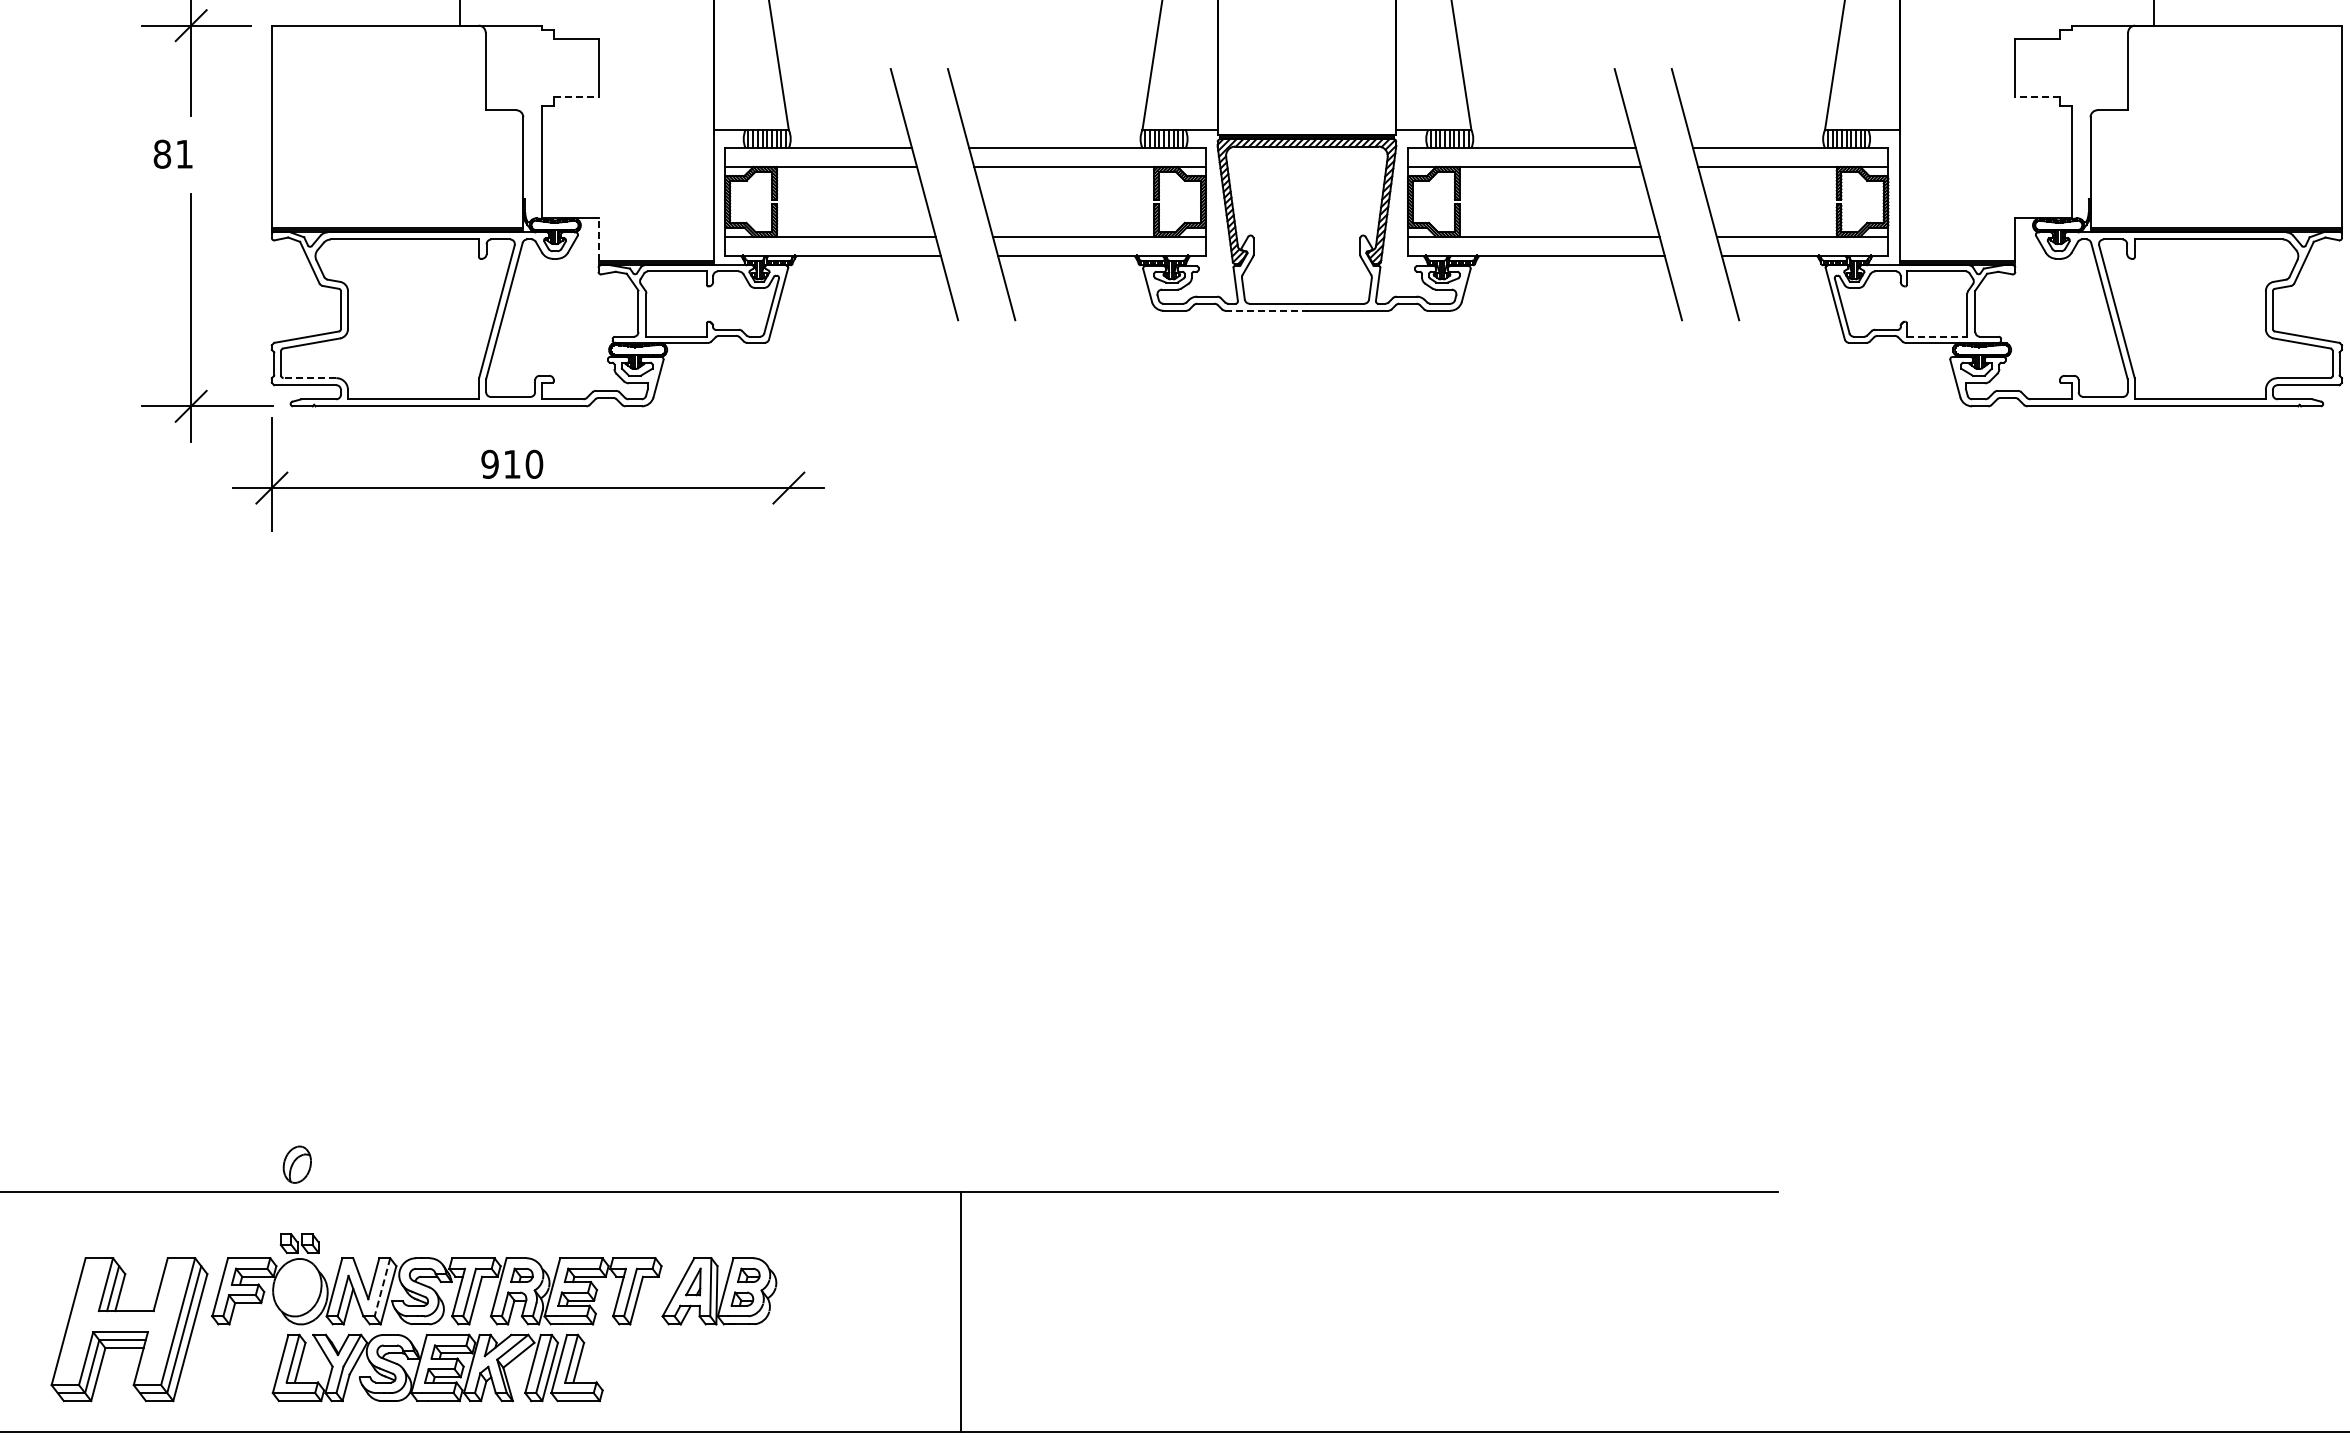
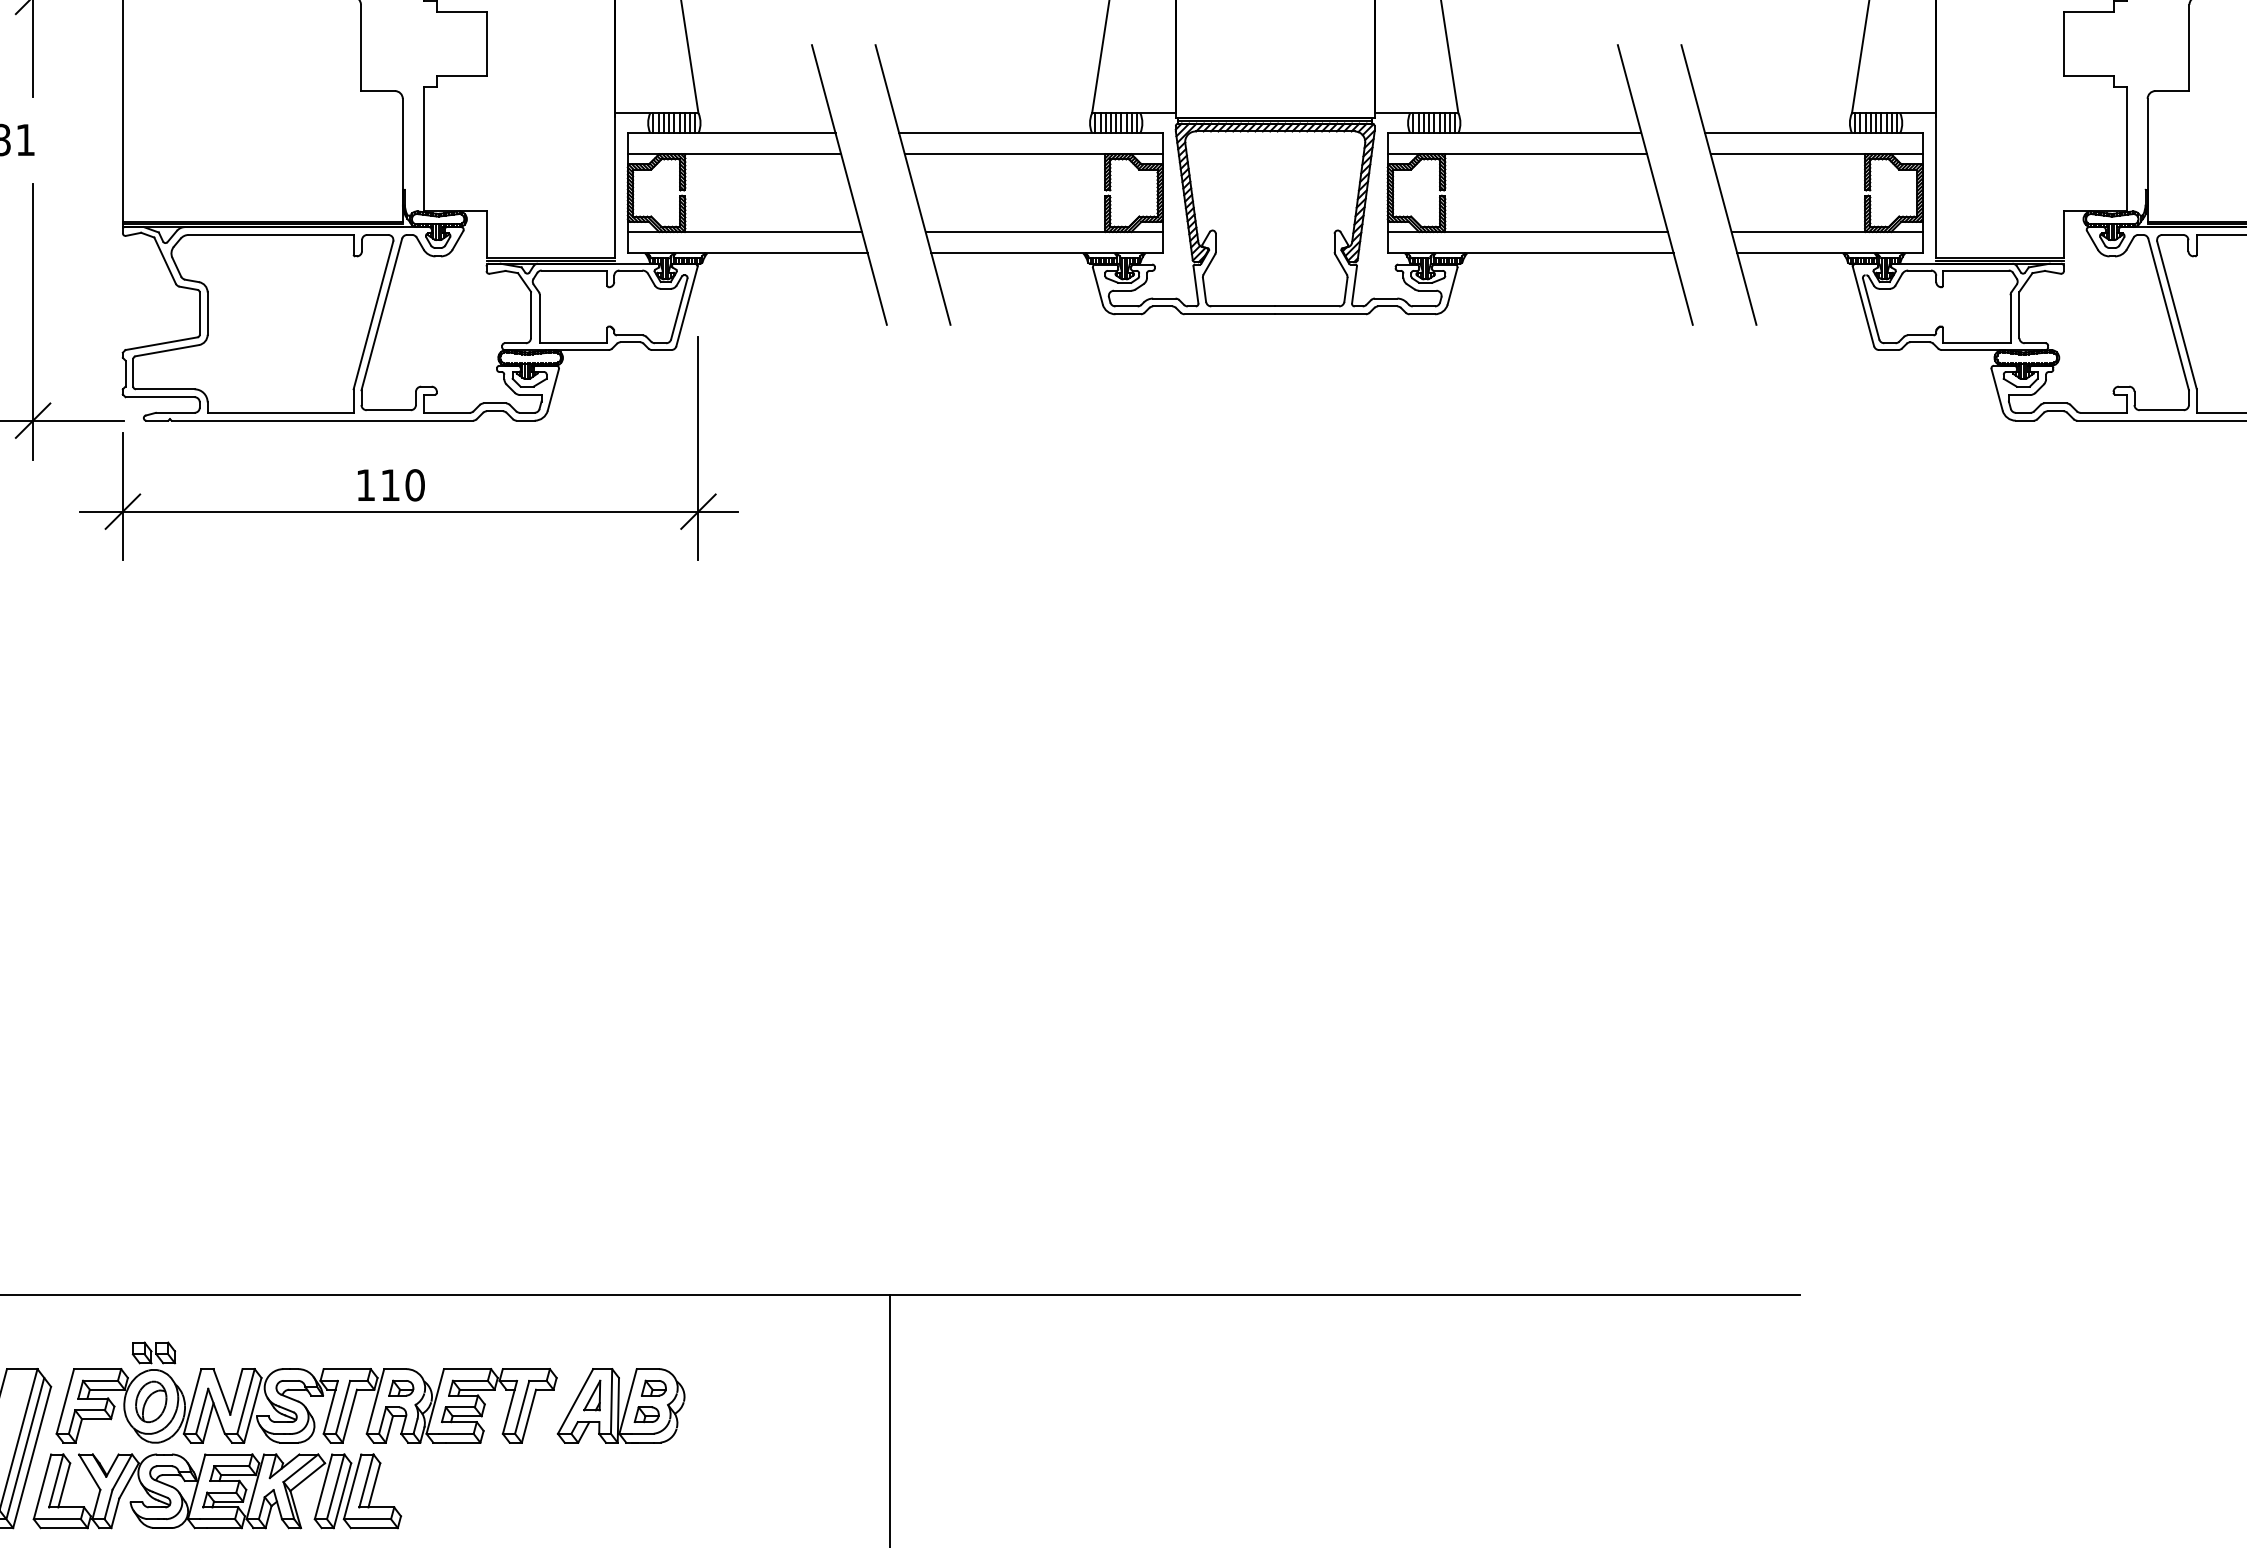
line: (576, 96) -> (462, 75), dashed -> solid
line: (2037, 96) -> (2088, 75), dashed -> solid
line: (598, 239) -> (486, 234), dashed -> solid
line: (1266, 310) -> (1230, 313), dashed -> solid
line: (1937, 336) -> (1977, 342), dashed -> solid
line: (309, 378) -> (164, 389), dashed -> solid
line: (788, 430) -> (698, 447), added
text: (489, 463) -> (365, 484), 910 -> 110
part: (296, 1164) -> (150, 1401), moved
line: (382, 1287) -> (246, 1401), dashed -> solid
part: (437, 1367) -> (217, 1490), moved

